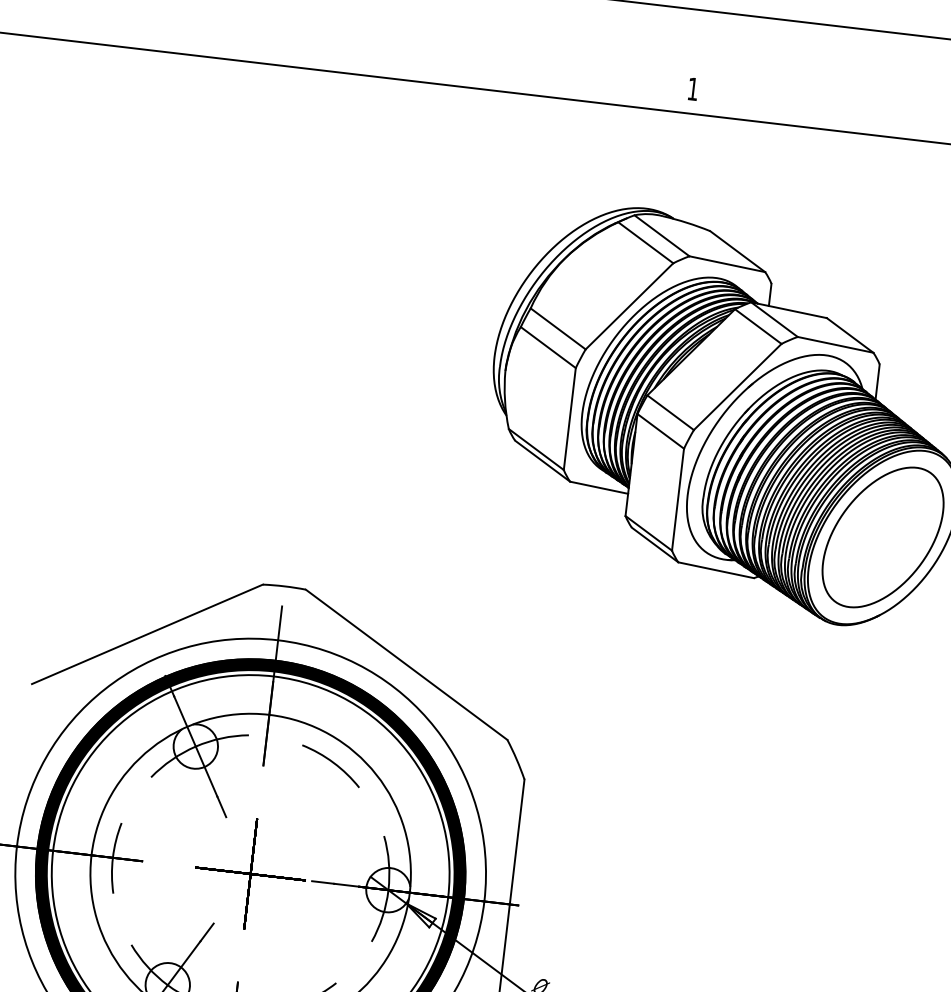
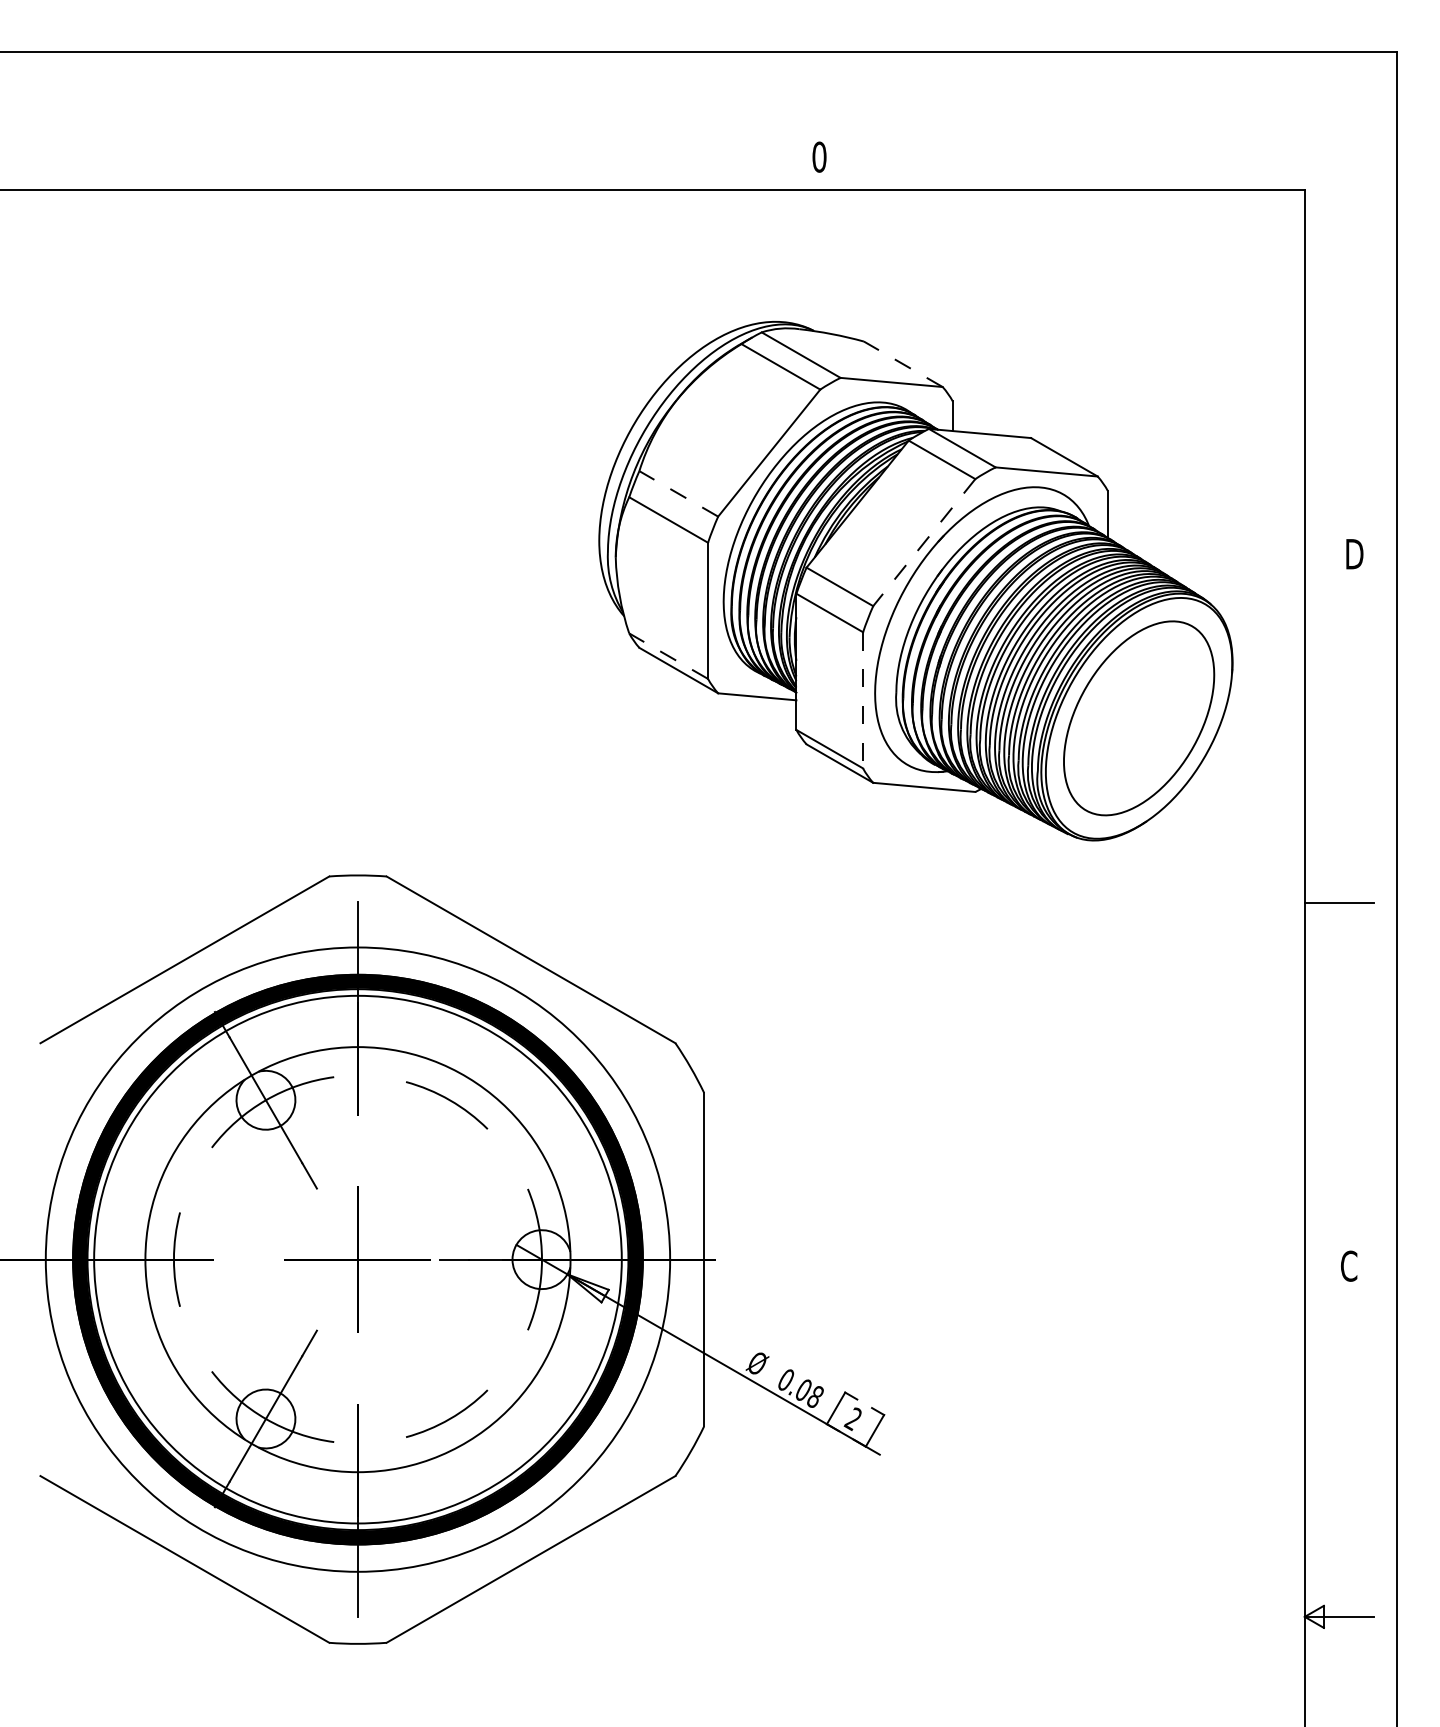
text: (693, 88) -> (819, 156), 1 -> 0
line: (737, 251) -> (902, 364), solid -> dashed
line: (558, 328) -> (678, 493), solid -> dashed
line: (737, 387) -> (923, 543), solid -> dashed
line: (536, 449) -> (668, 655), solid -> dashed
line: (678, 499) -> (863, 700), solid -> dashed

